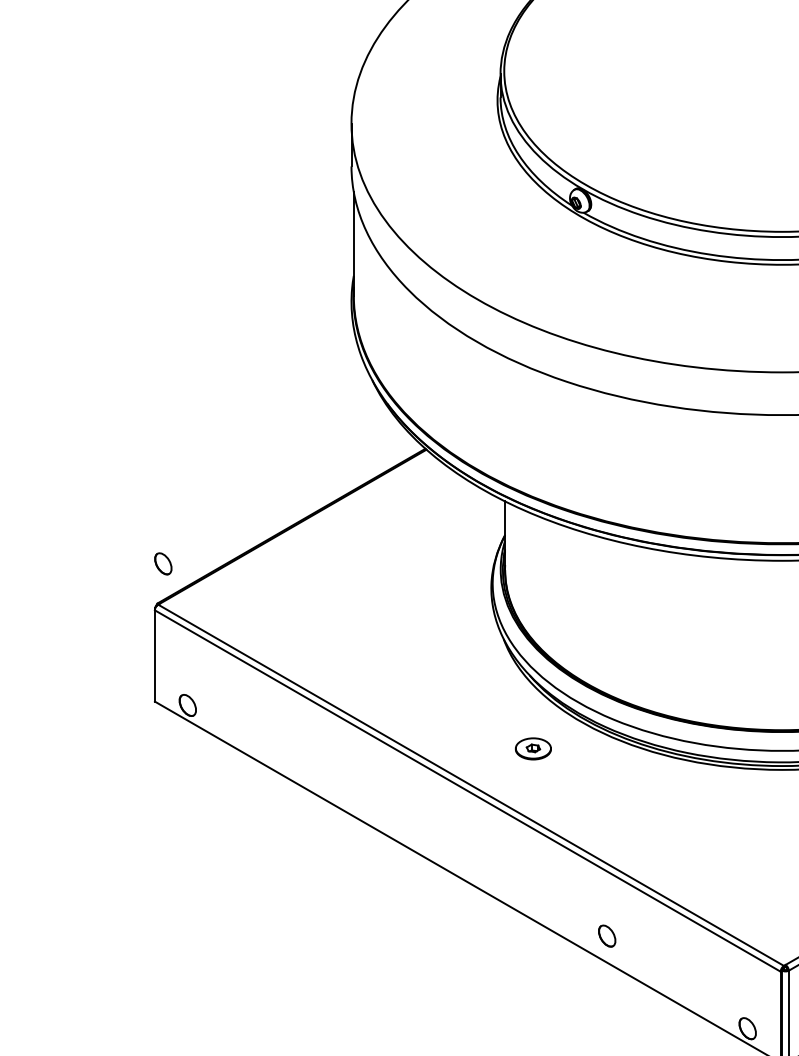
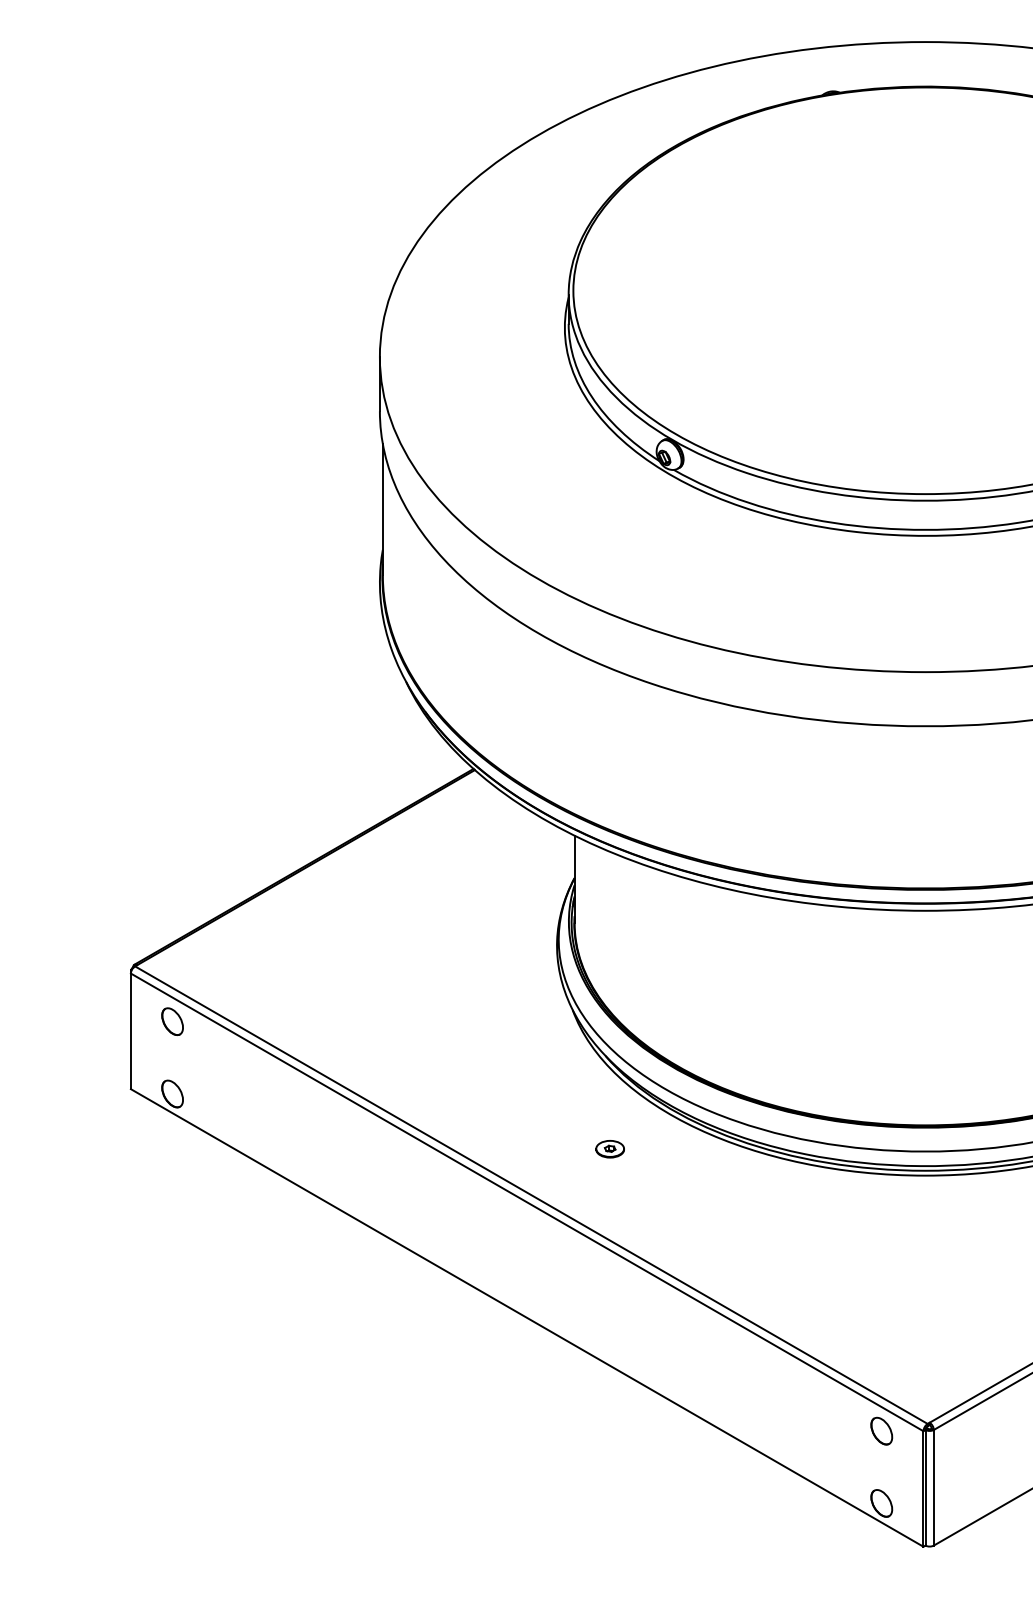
part: (163, 563) -> (172, 1021), moved
part: (532, 749) -> (609, 1149), size x0.62
part: (606, 935) -> (881, 1430), moved

